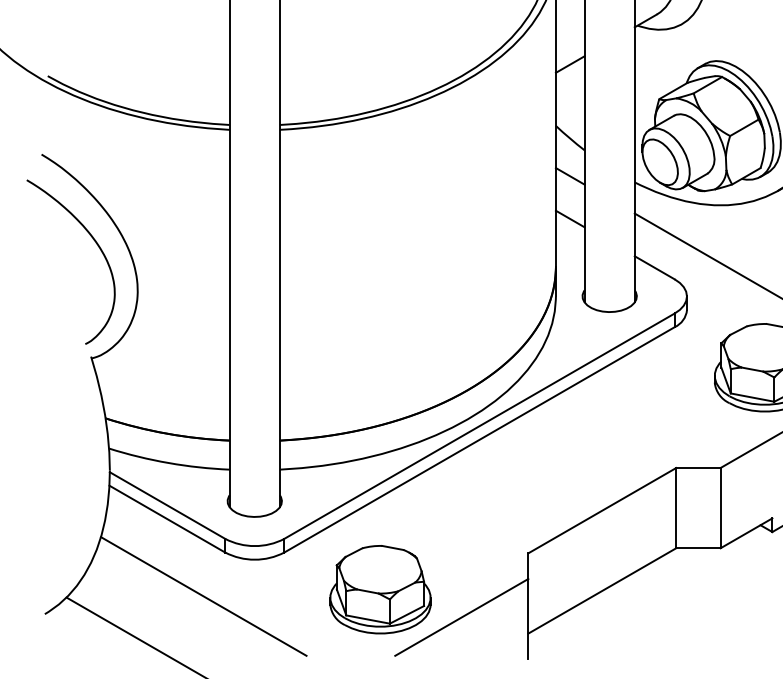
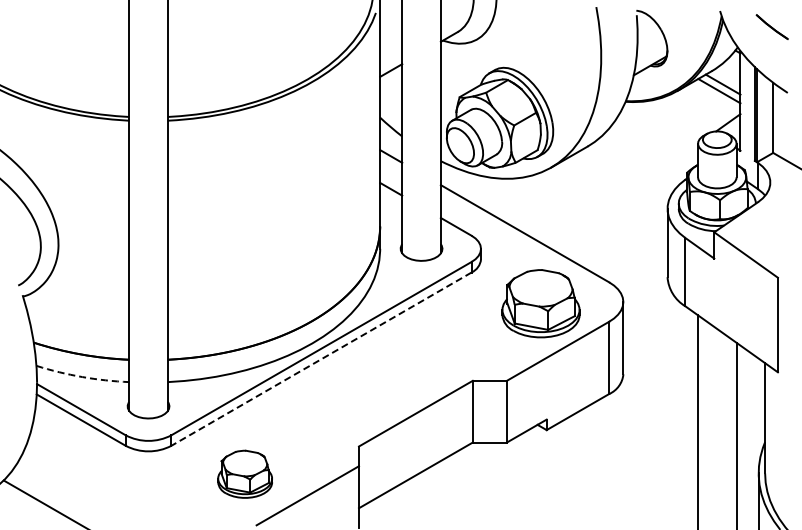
line: (479, 440) -> (321, 359), solid -> dashed
arc: (168, 463) -> (82, 377), solid -> dashed
part: (379, 588) -> (244, 473), size x0.7
line: (204, 596) -> (109, 479), removed

